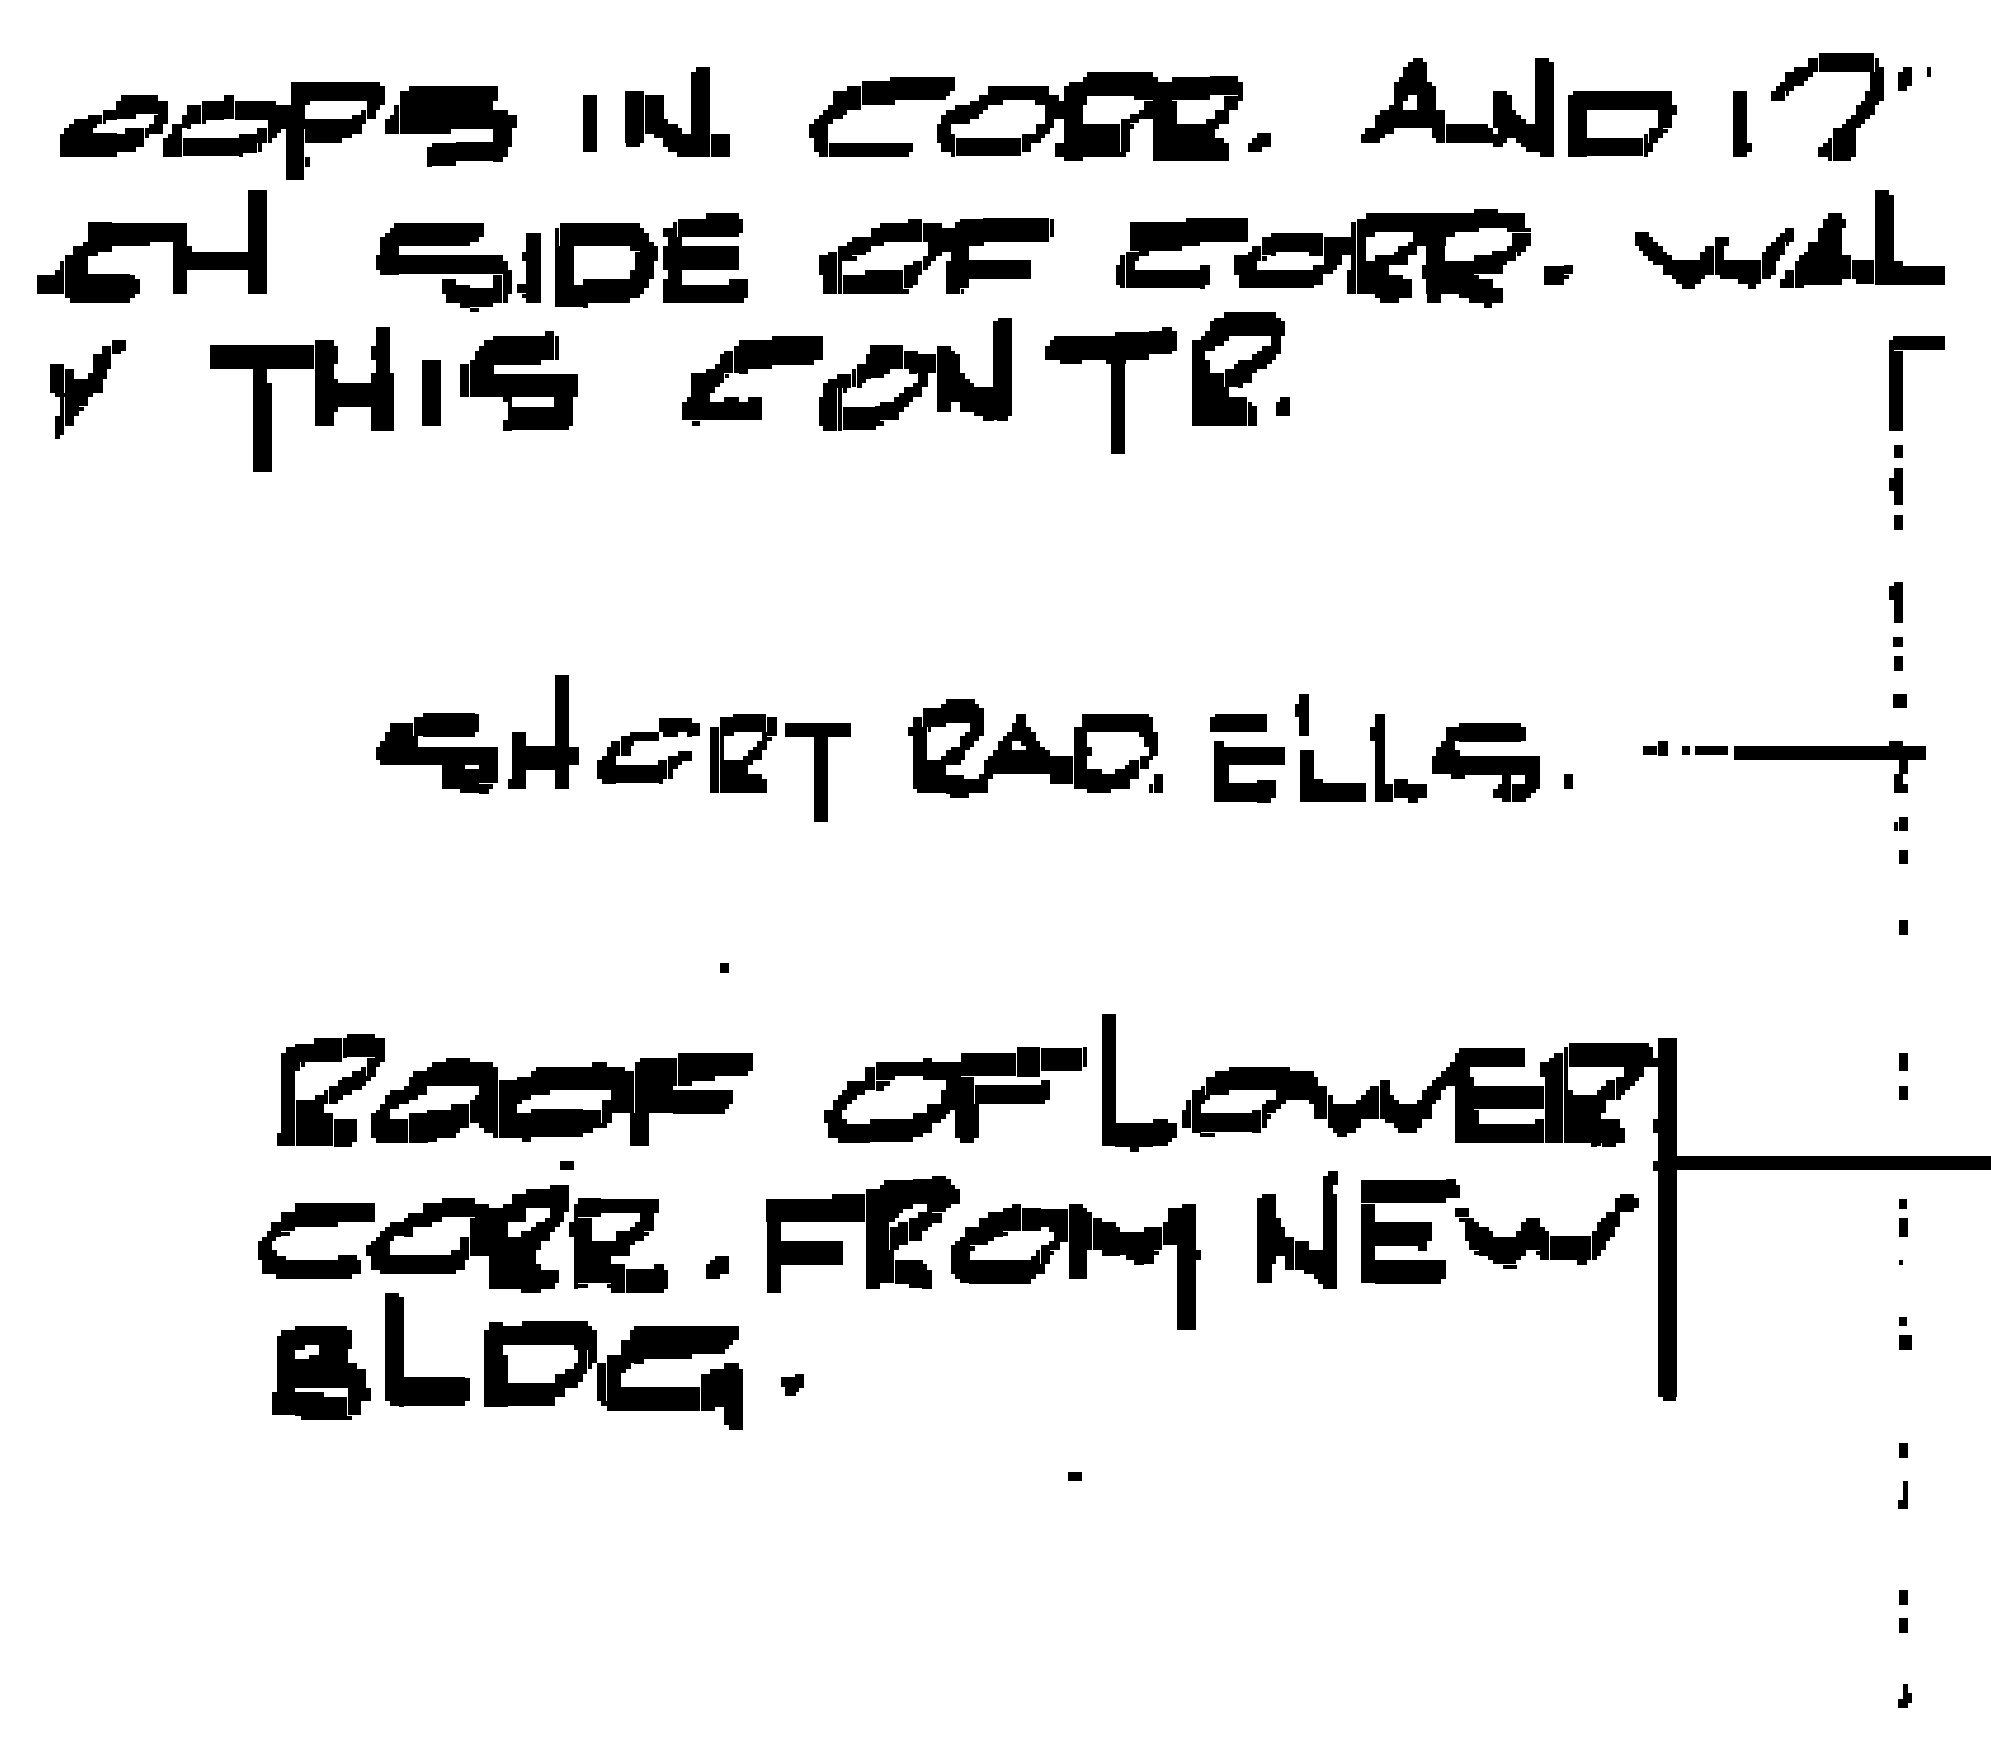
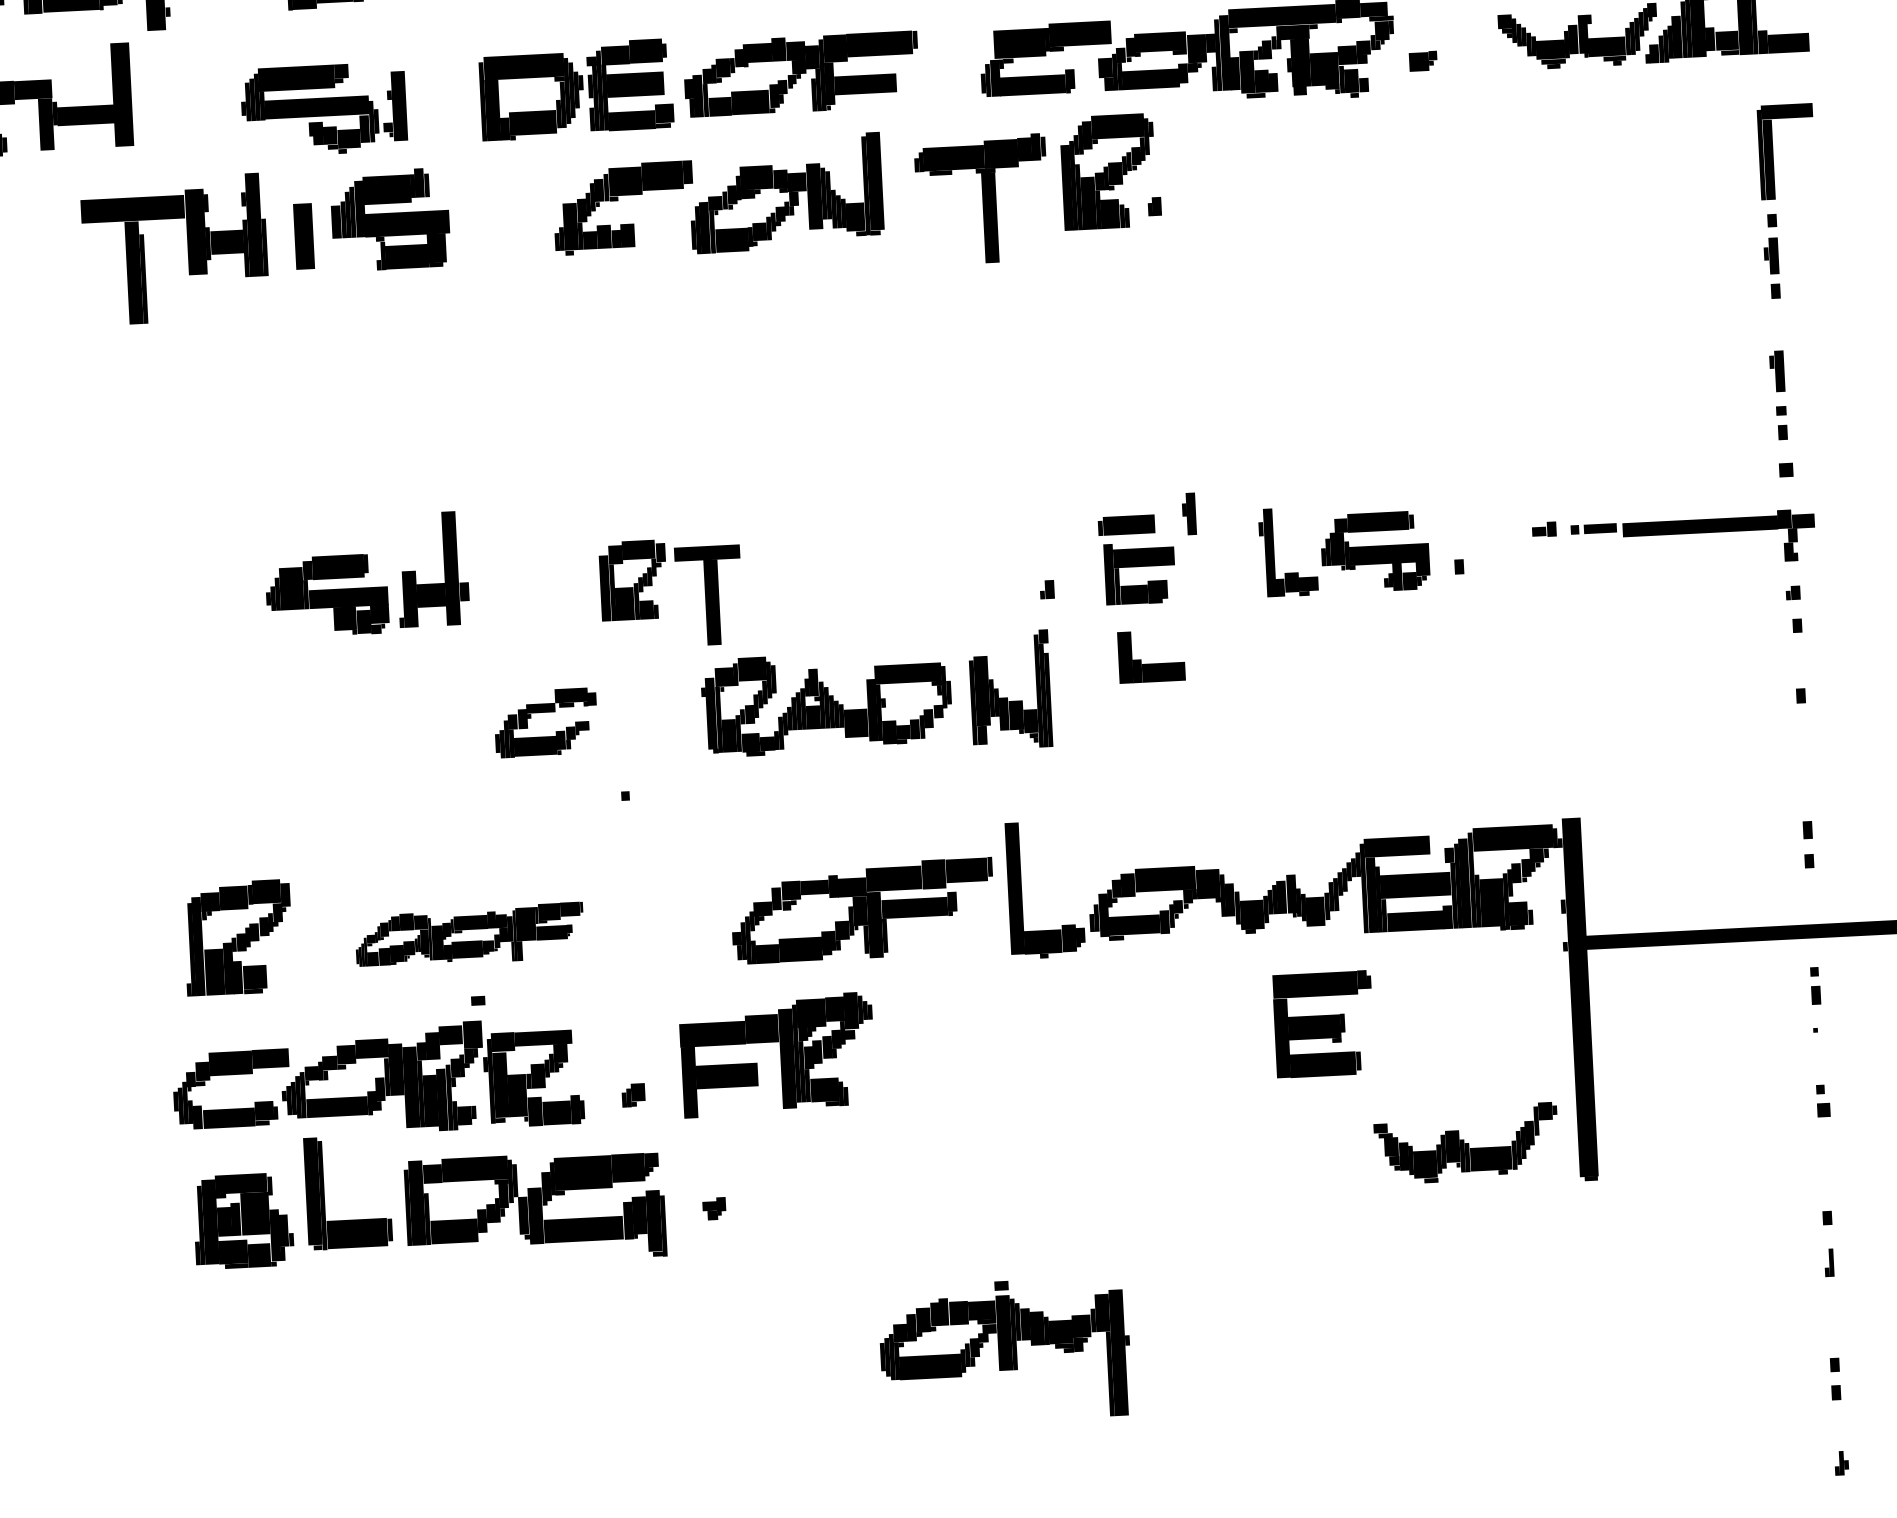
part: (651, 260) -> (576, 89), moved
part: (648, 740) -> (545, 712), moved
part: (1032, 748) -> (826, 703), moved
part: (1332, 783) -> (1151, 663), moved
part: (561, 1099) -> (469, 935), size x0.6
part: (1546, 1231) -> (1466, 1143), moved
part: (1293, 1237) -> (1007, 697), moved
part: (1075, 1266) -> (1005, 1357), moved

